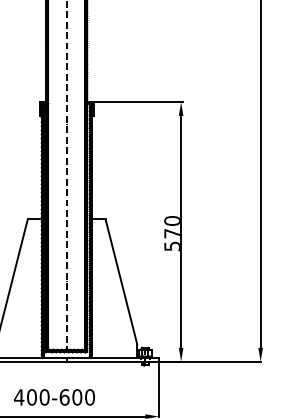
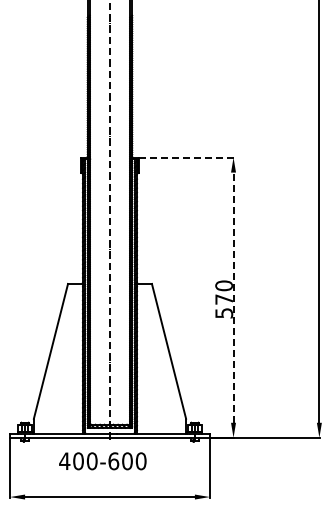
line: (138, 102) -> (187, 157), solid -> dashed
line: (181, 229) -> (233, 295), solid -> dashed
text: (54, 397) -> (102, 461), moved

